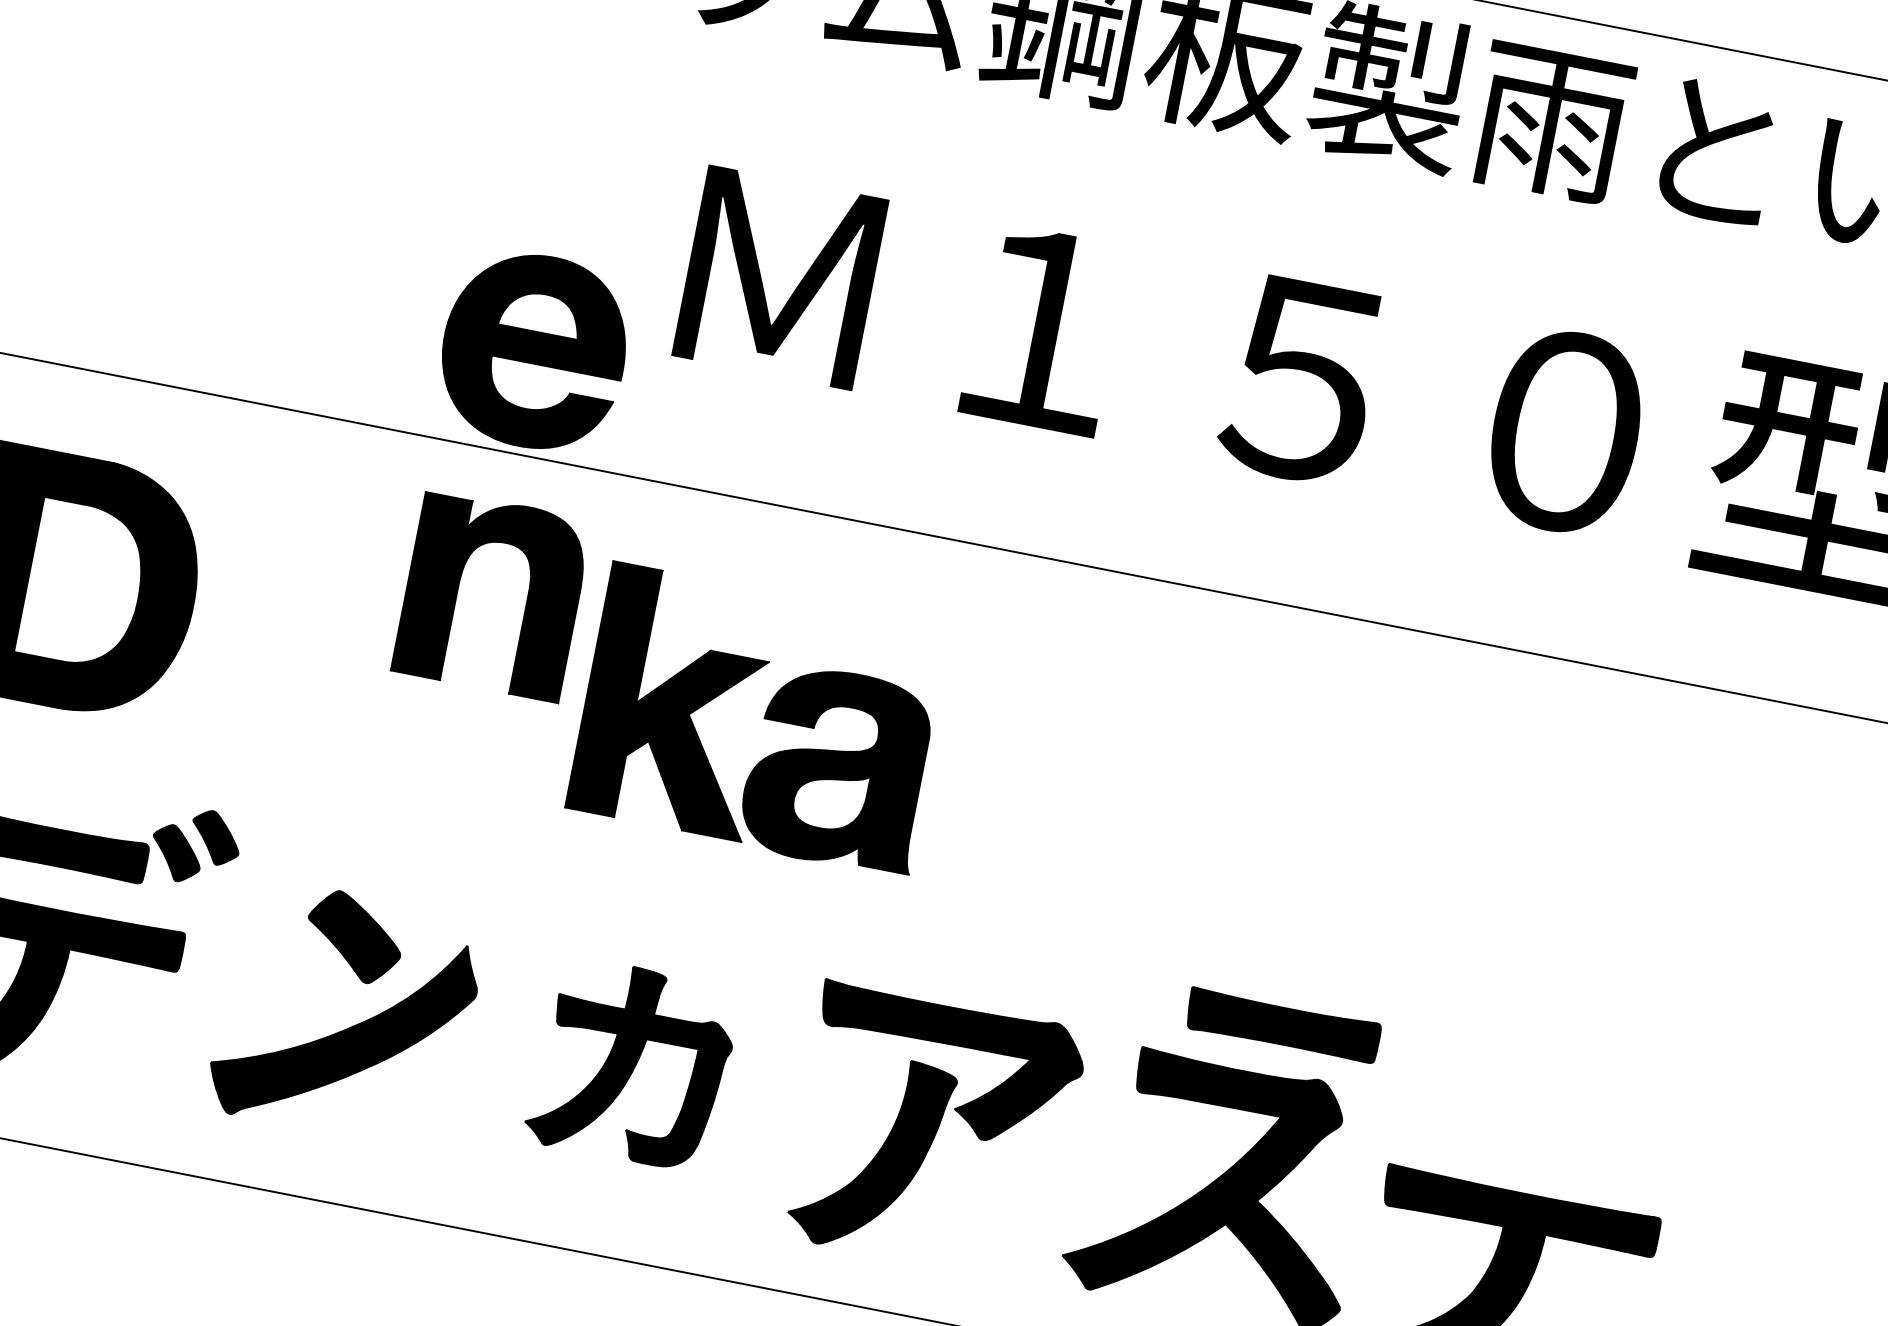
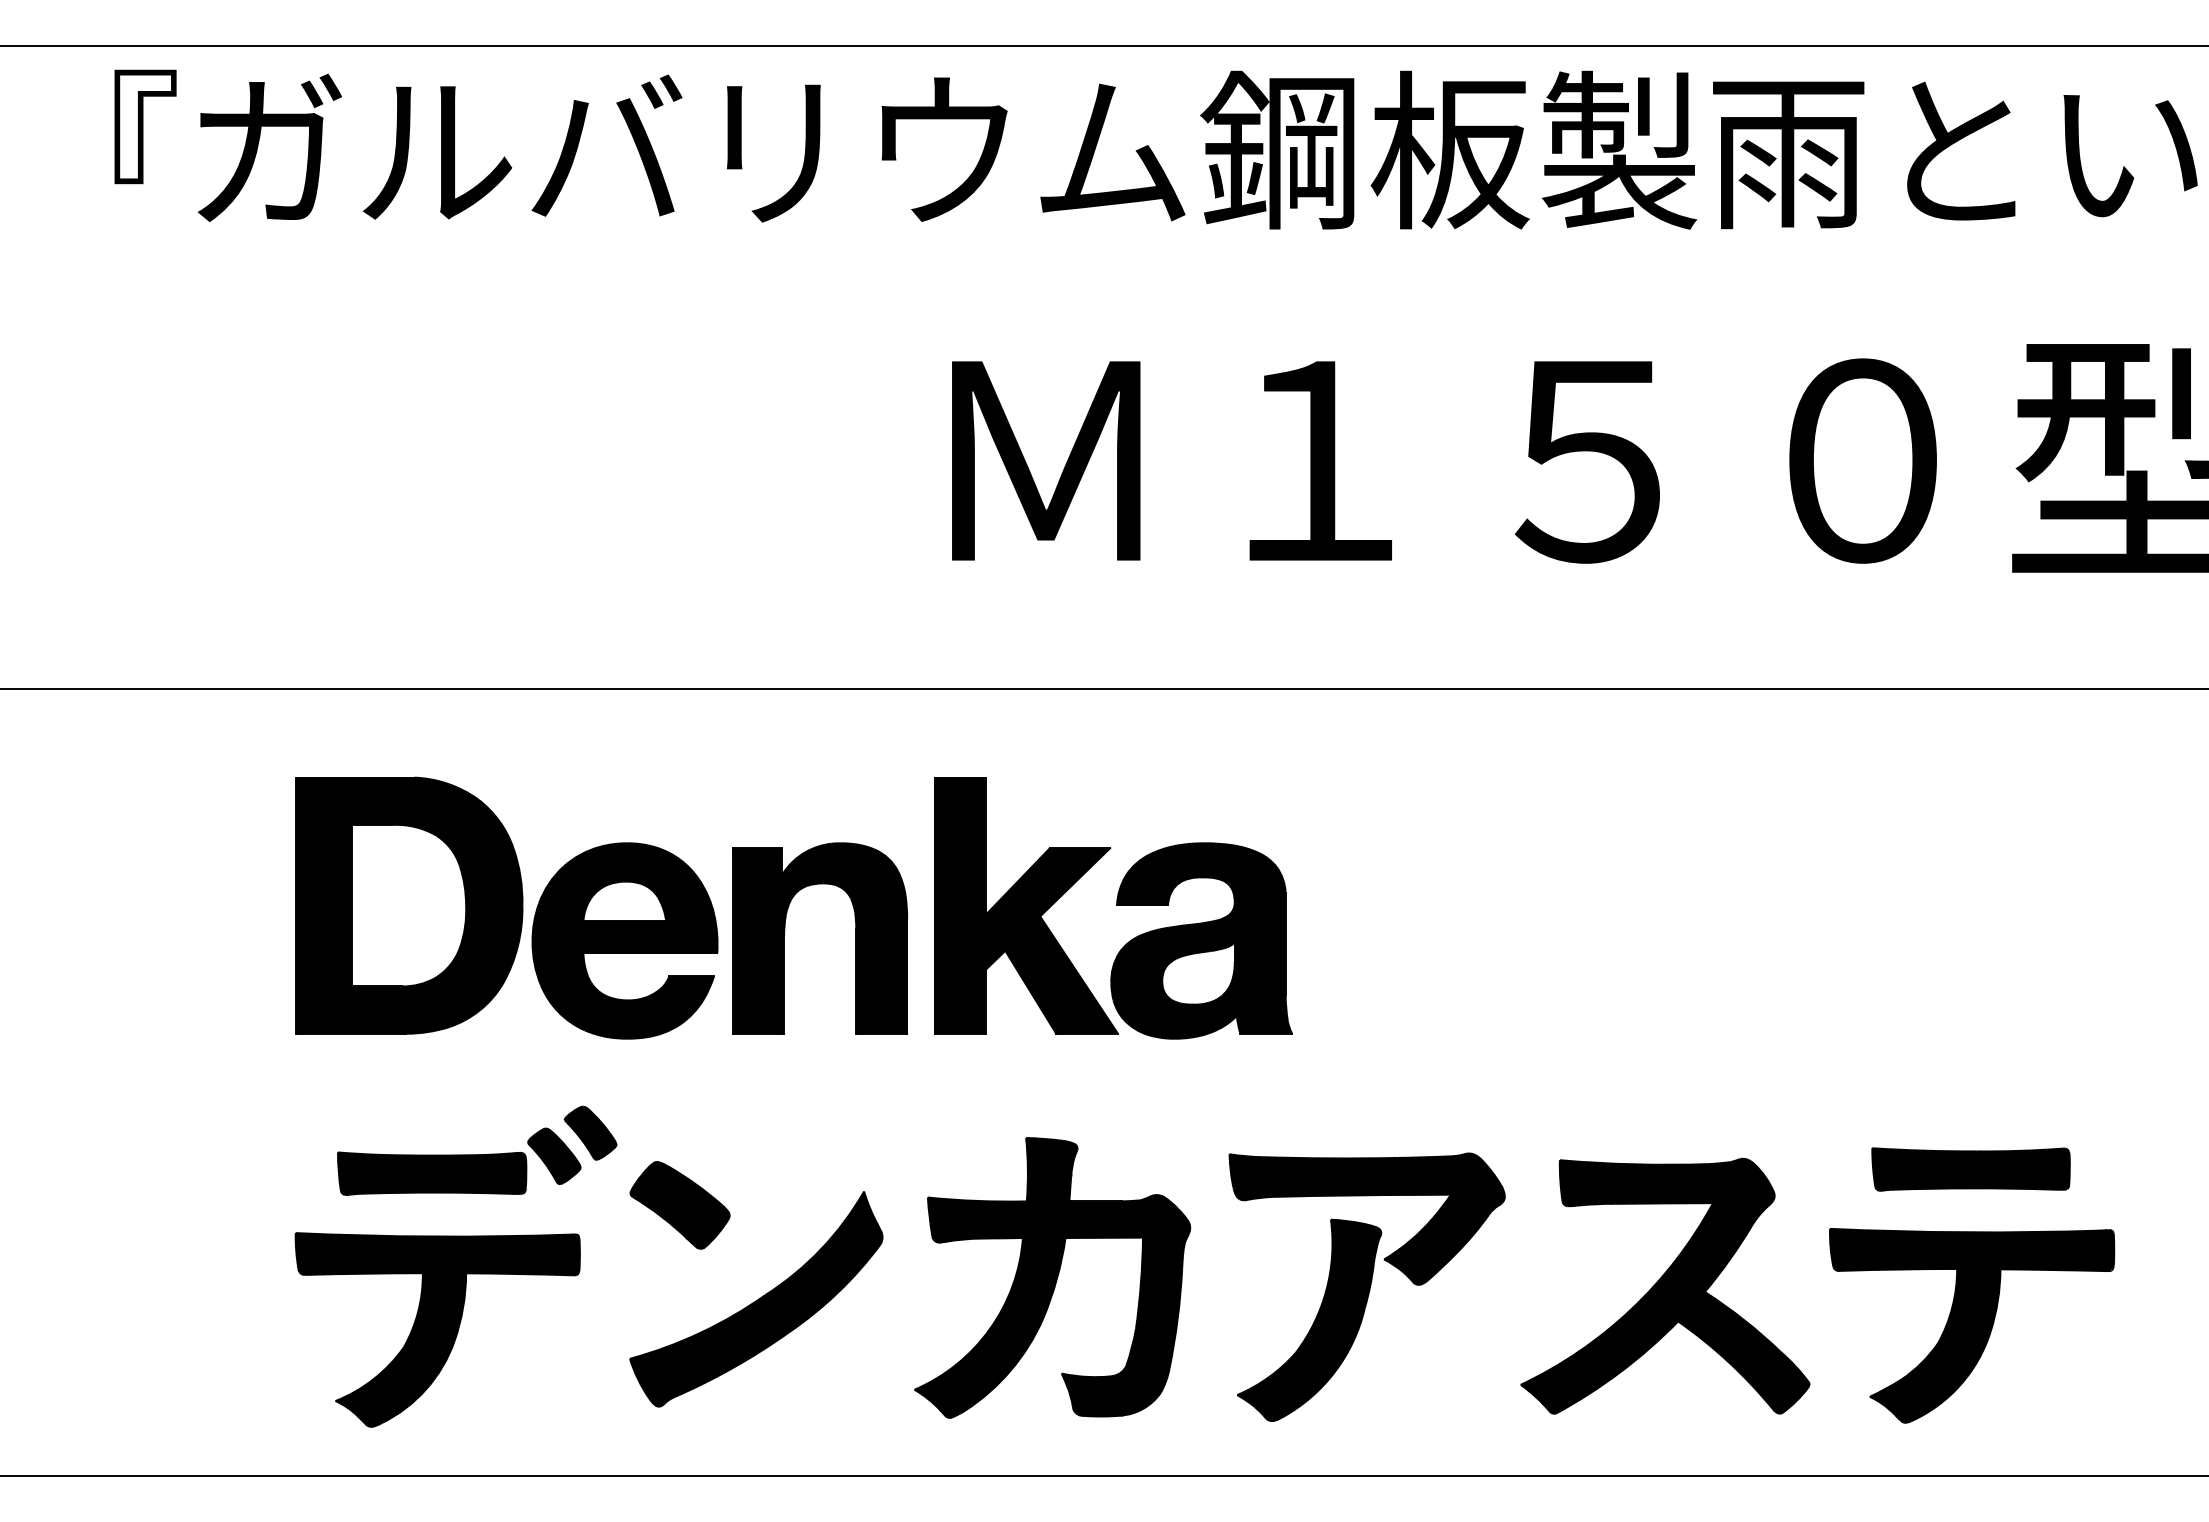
part: (533, 350) -> (624, 940), moved
part: (526, 601) -> (855, 938), moved
part: (353, 937) -> (679, 1205), moved
part: (1282, 1025) -> (1970, 1169), moved
part: (632, 1063) -> (1052, 1277), size x1.43

